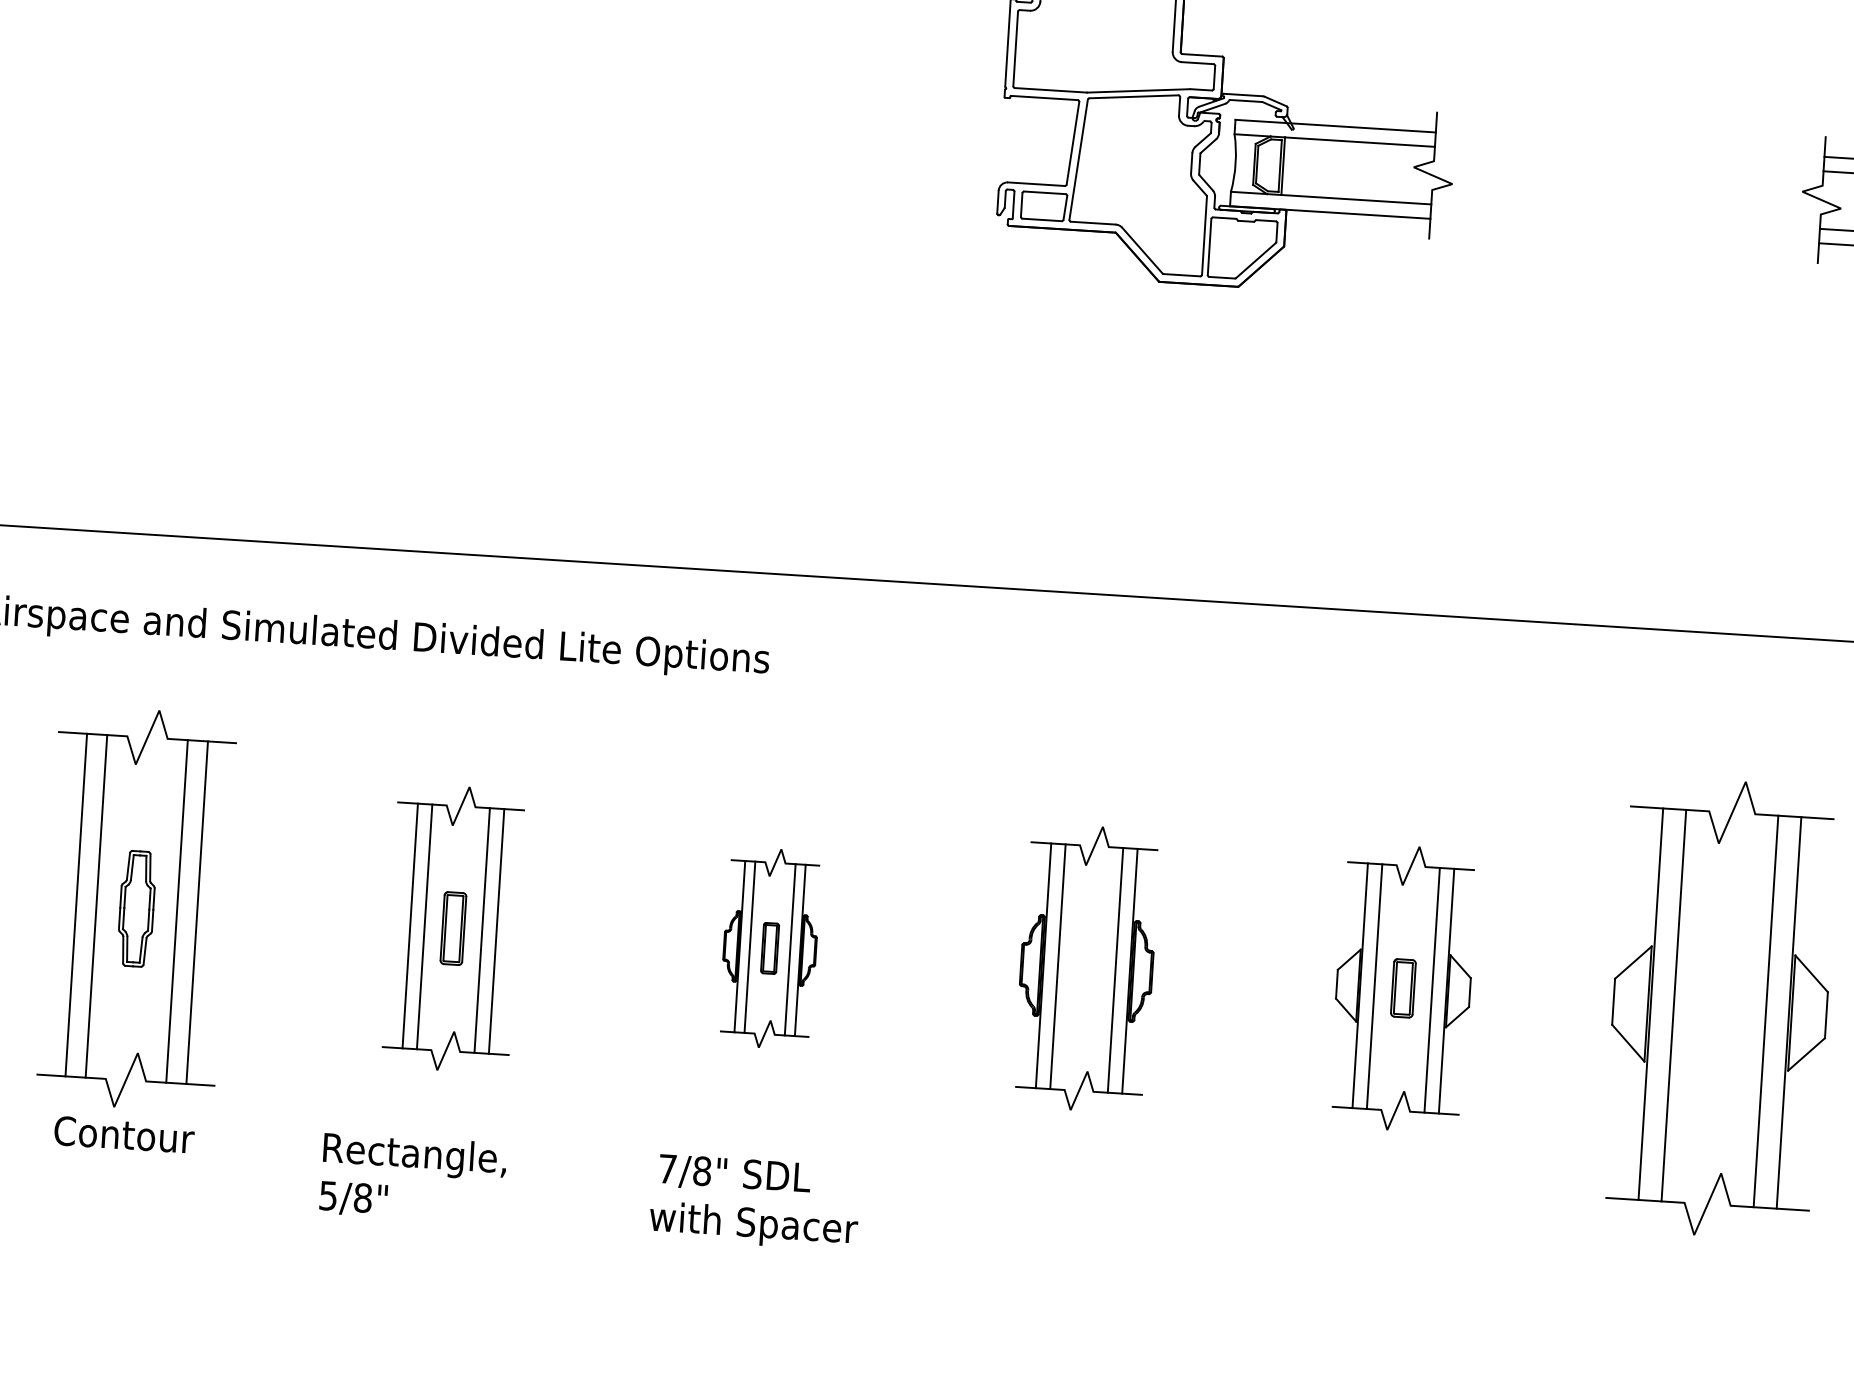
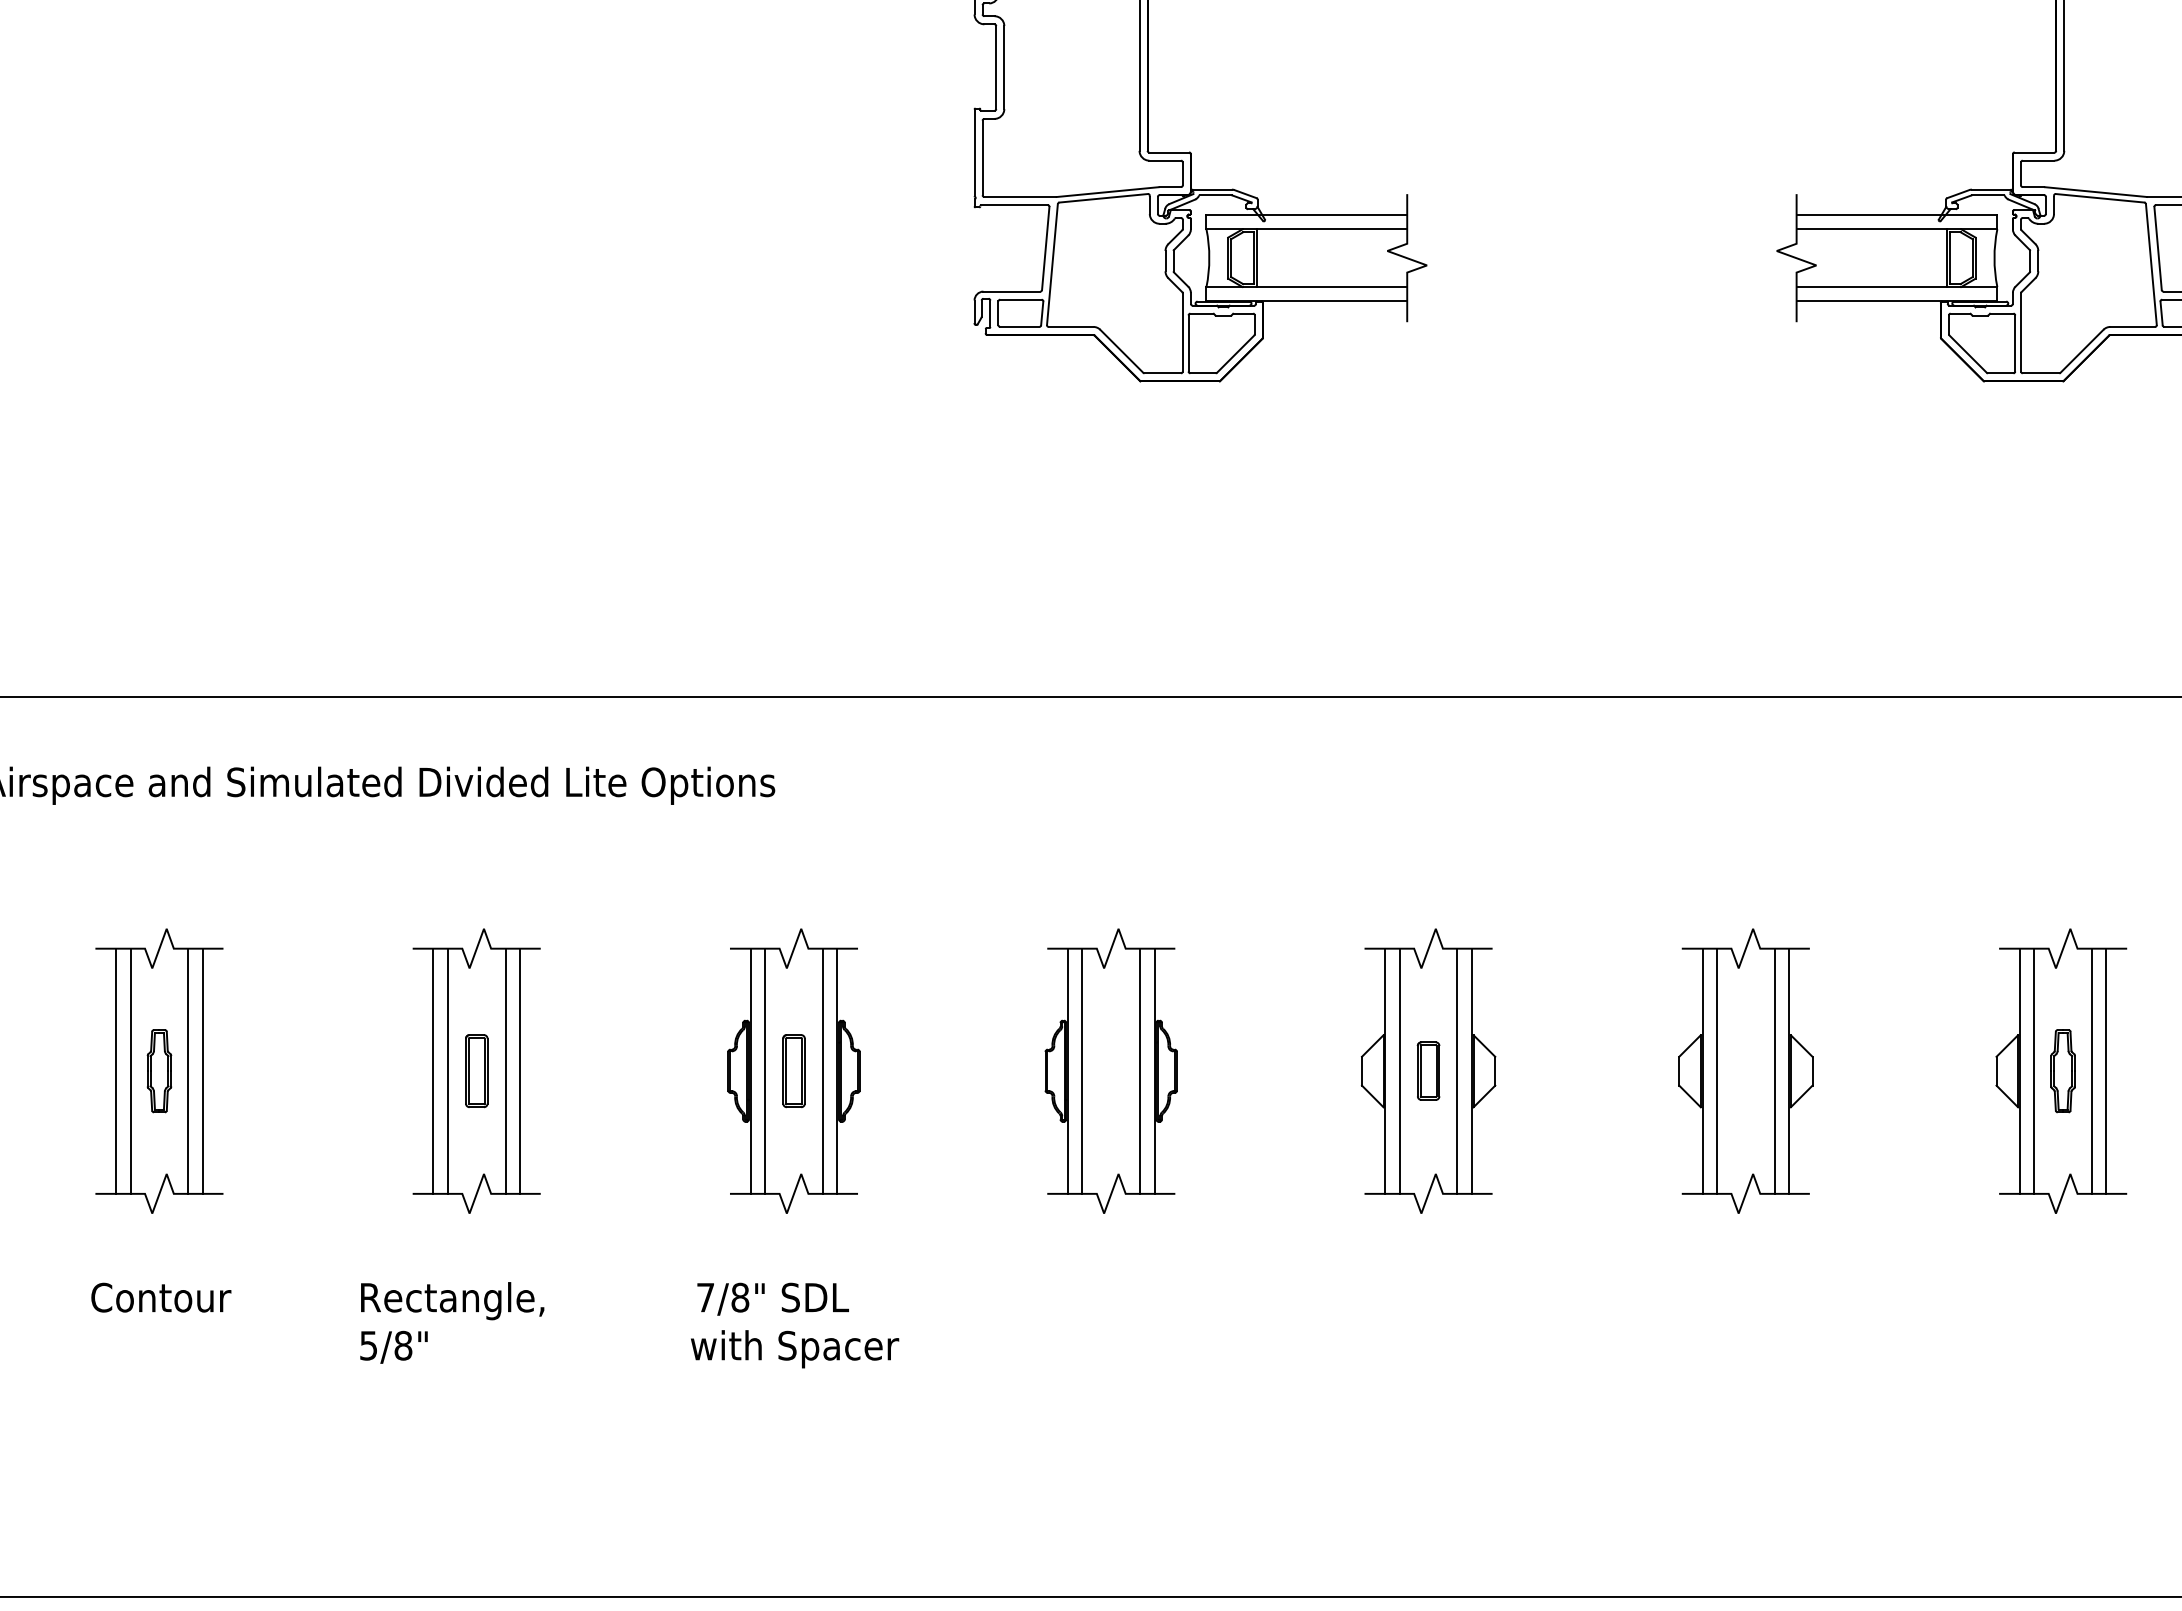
part: (136, 908) -> (159, 1070), size x0.71
part: (769, 947) -> (793, 1070), size x1.43
part: (1719, 1007) -> (1745, 1070), size x0.62

